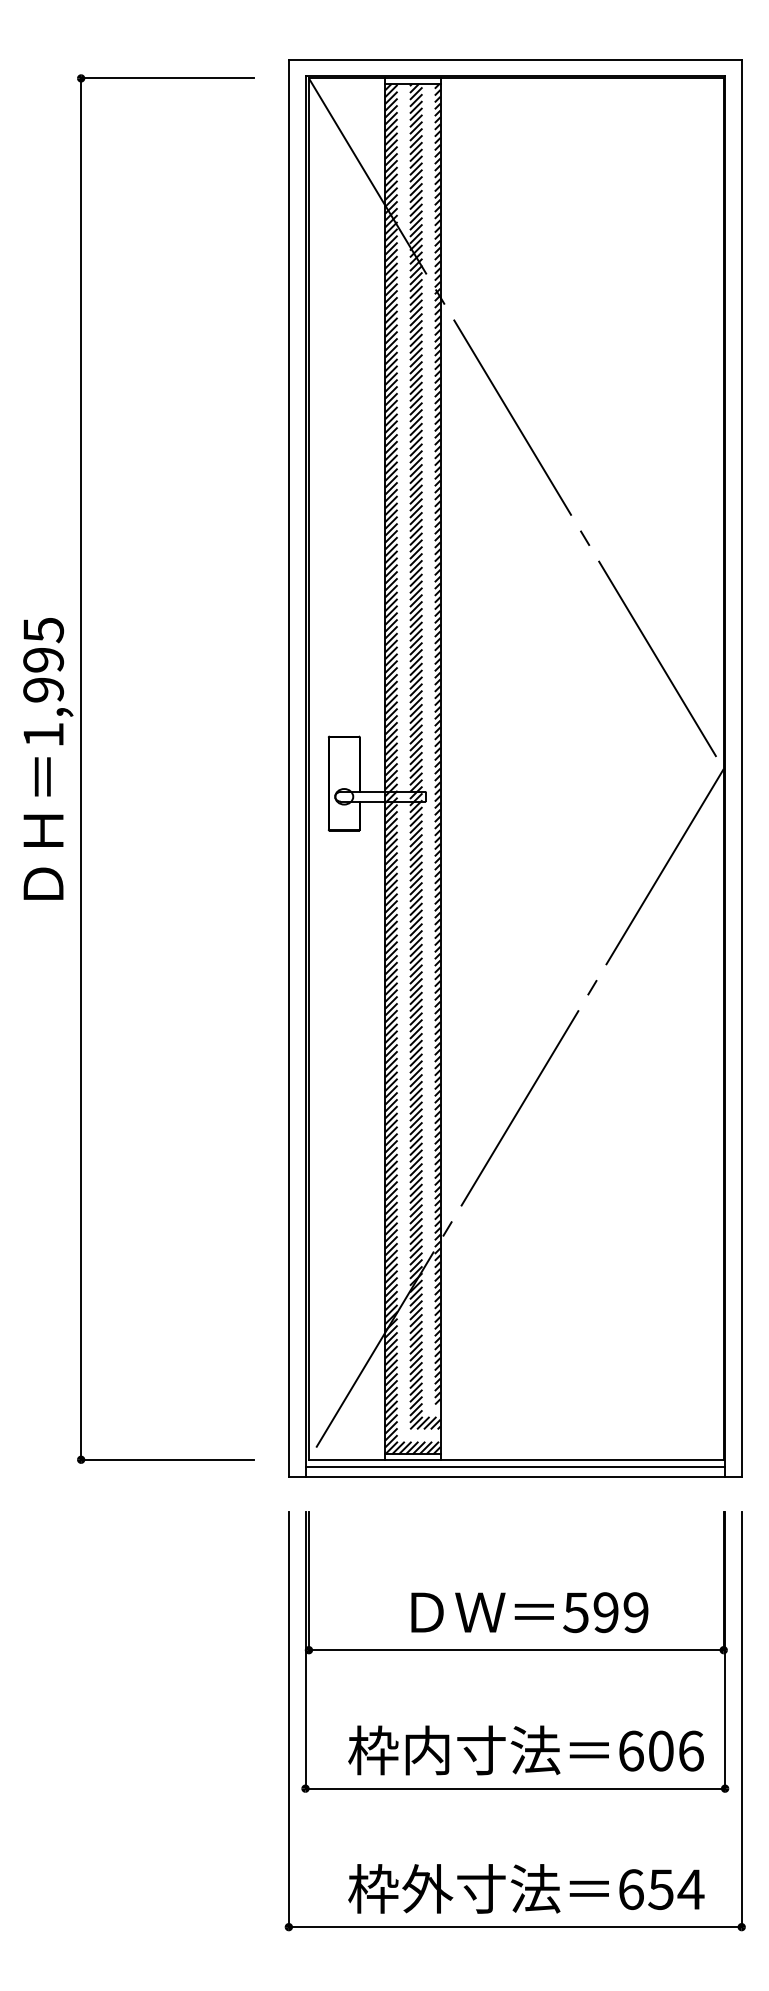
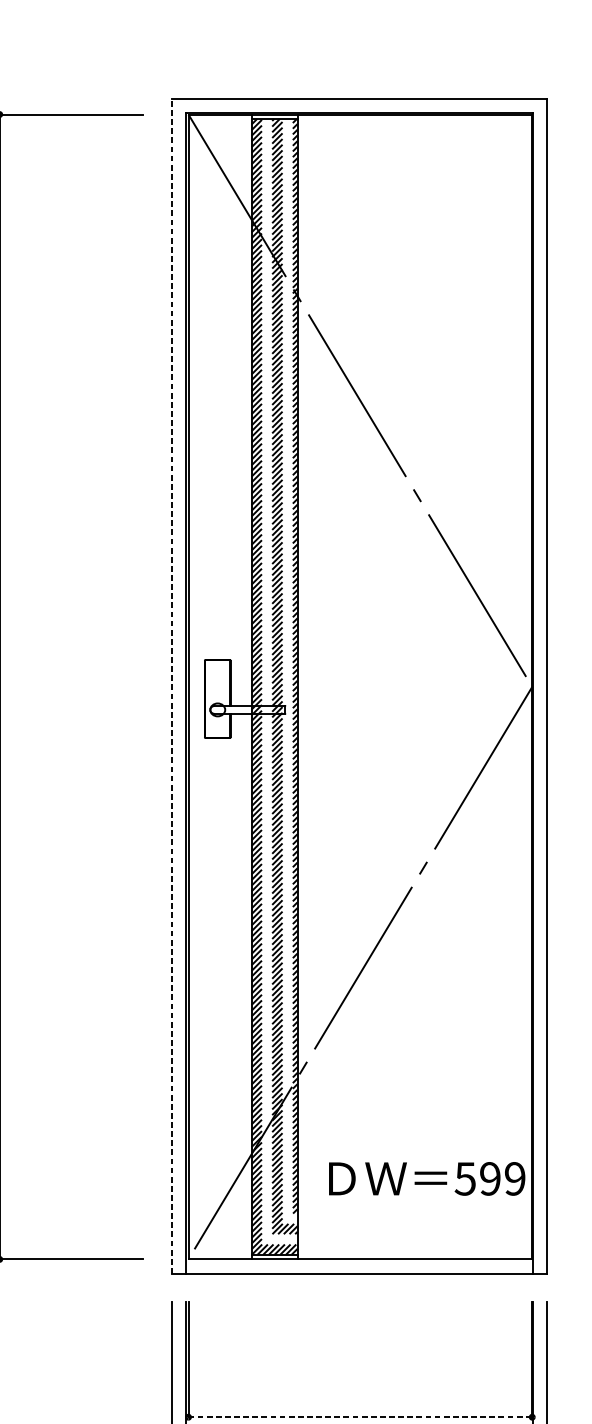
line: (288, 768) -> (171, 686), solid -> dashed
line: (515, 1466) -> (359, 1264), removed
text: (529, 1612) -> (426, 1178), moved
line: (516, 1650) -> (360, 1417), solid -> dashed

